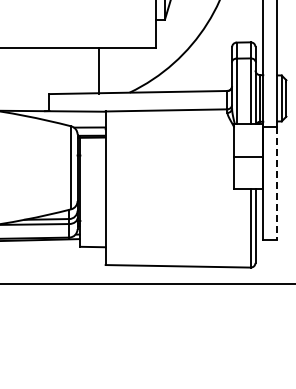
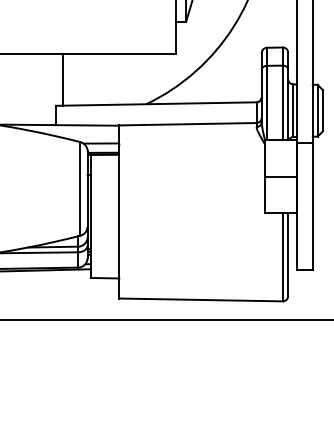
line: (98, 70) -> (62, 79), moved
line: (277, 184) -> (312, 207), dashed -> solid

